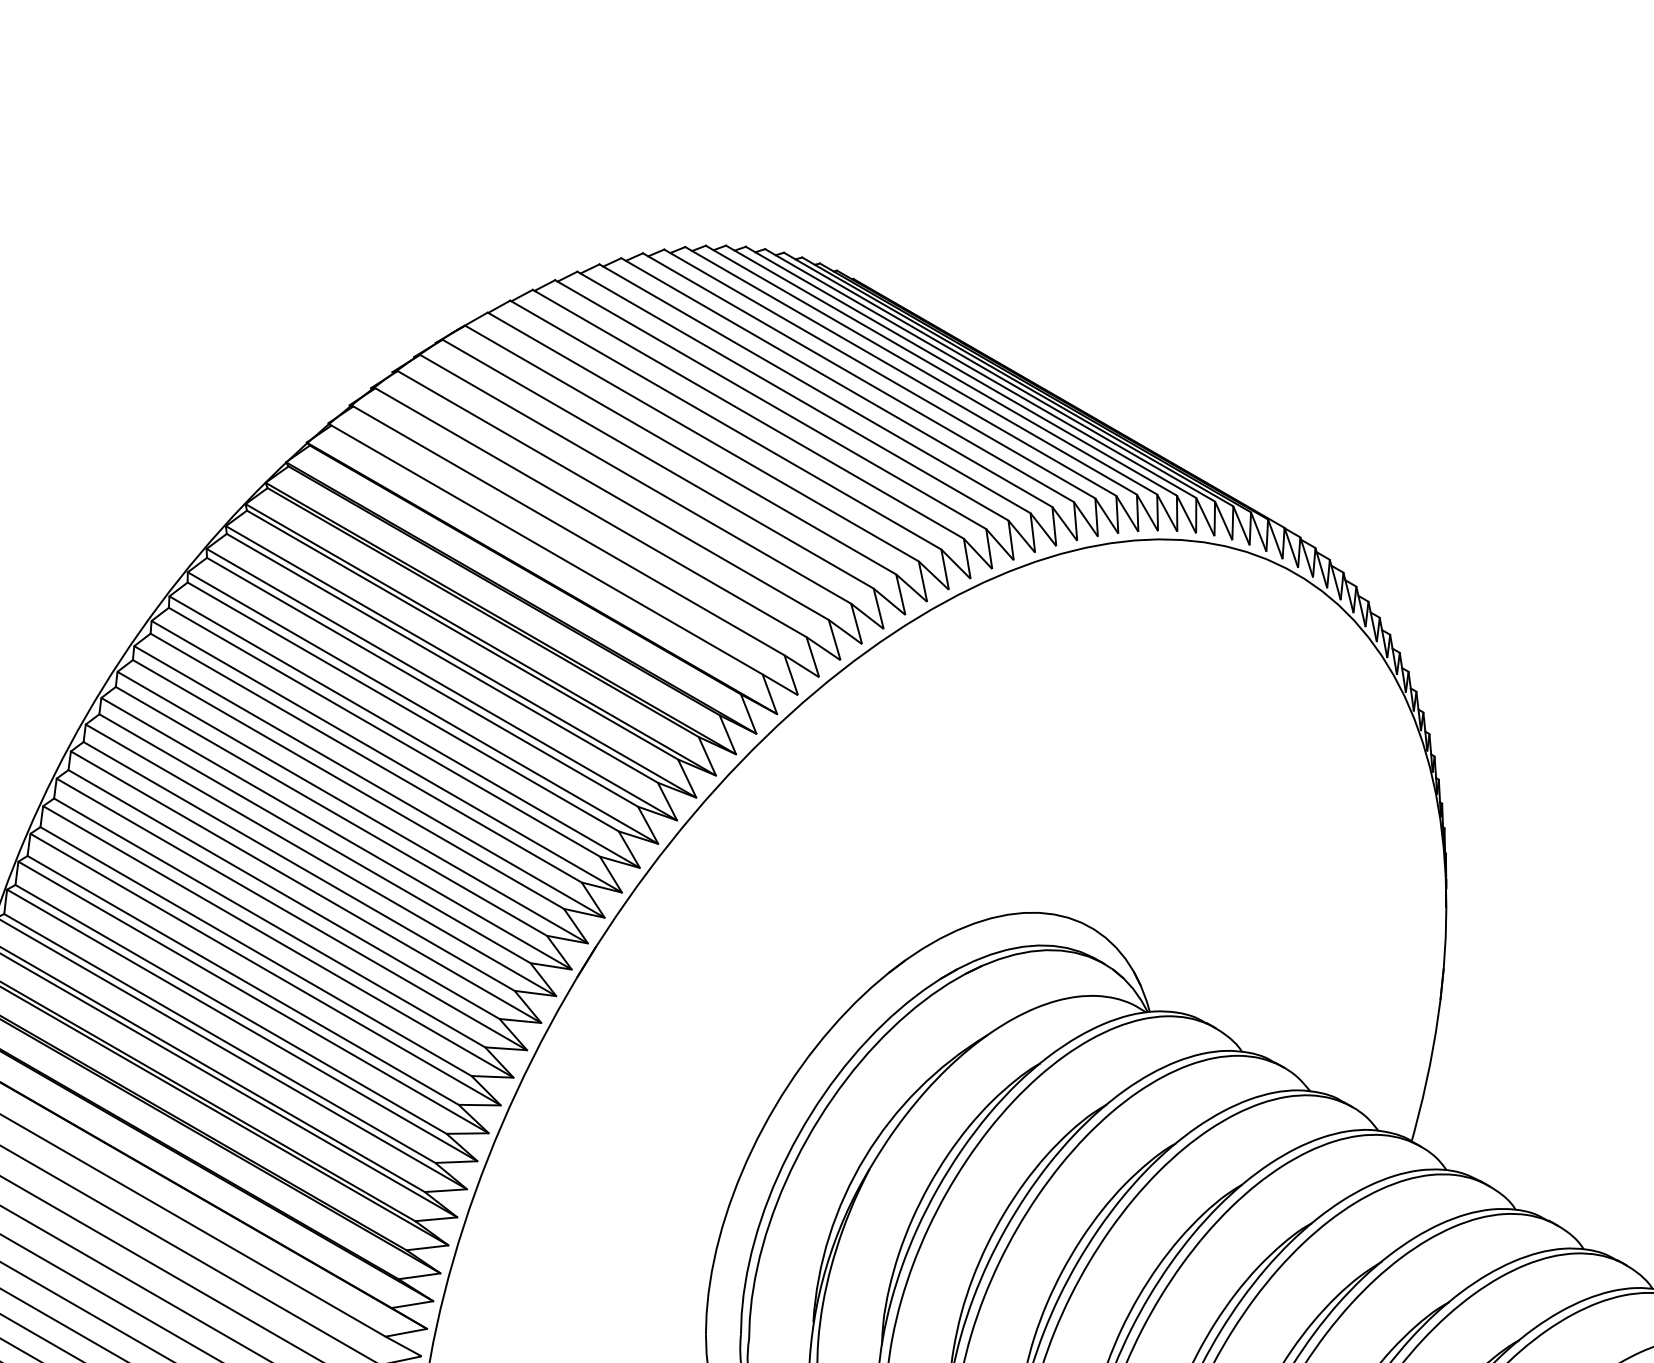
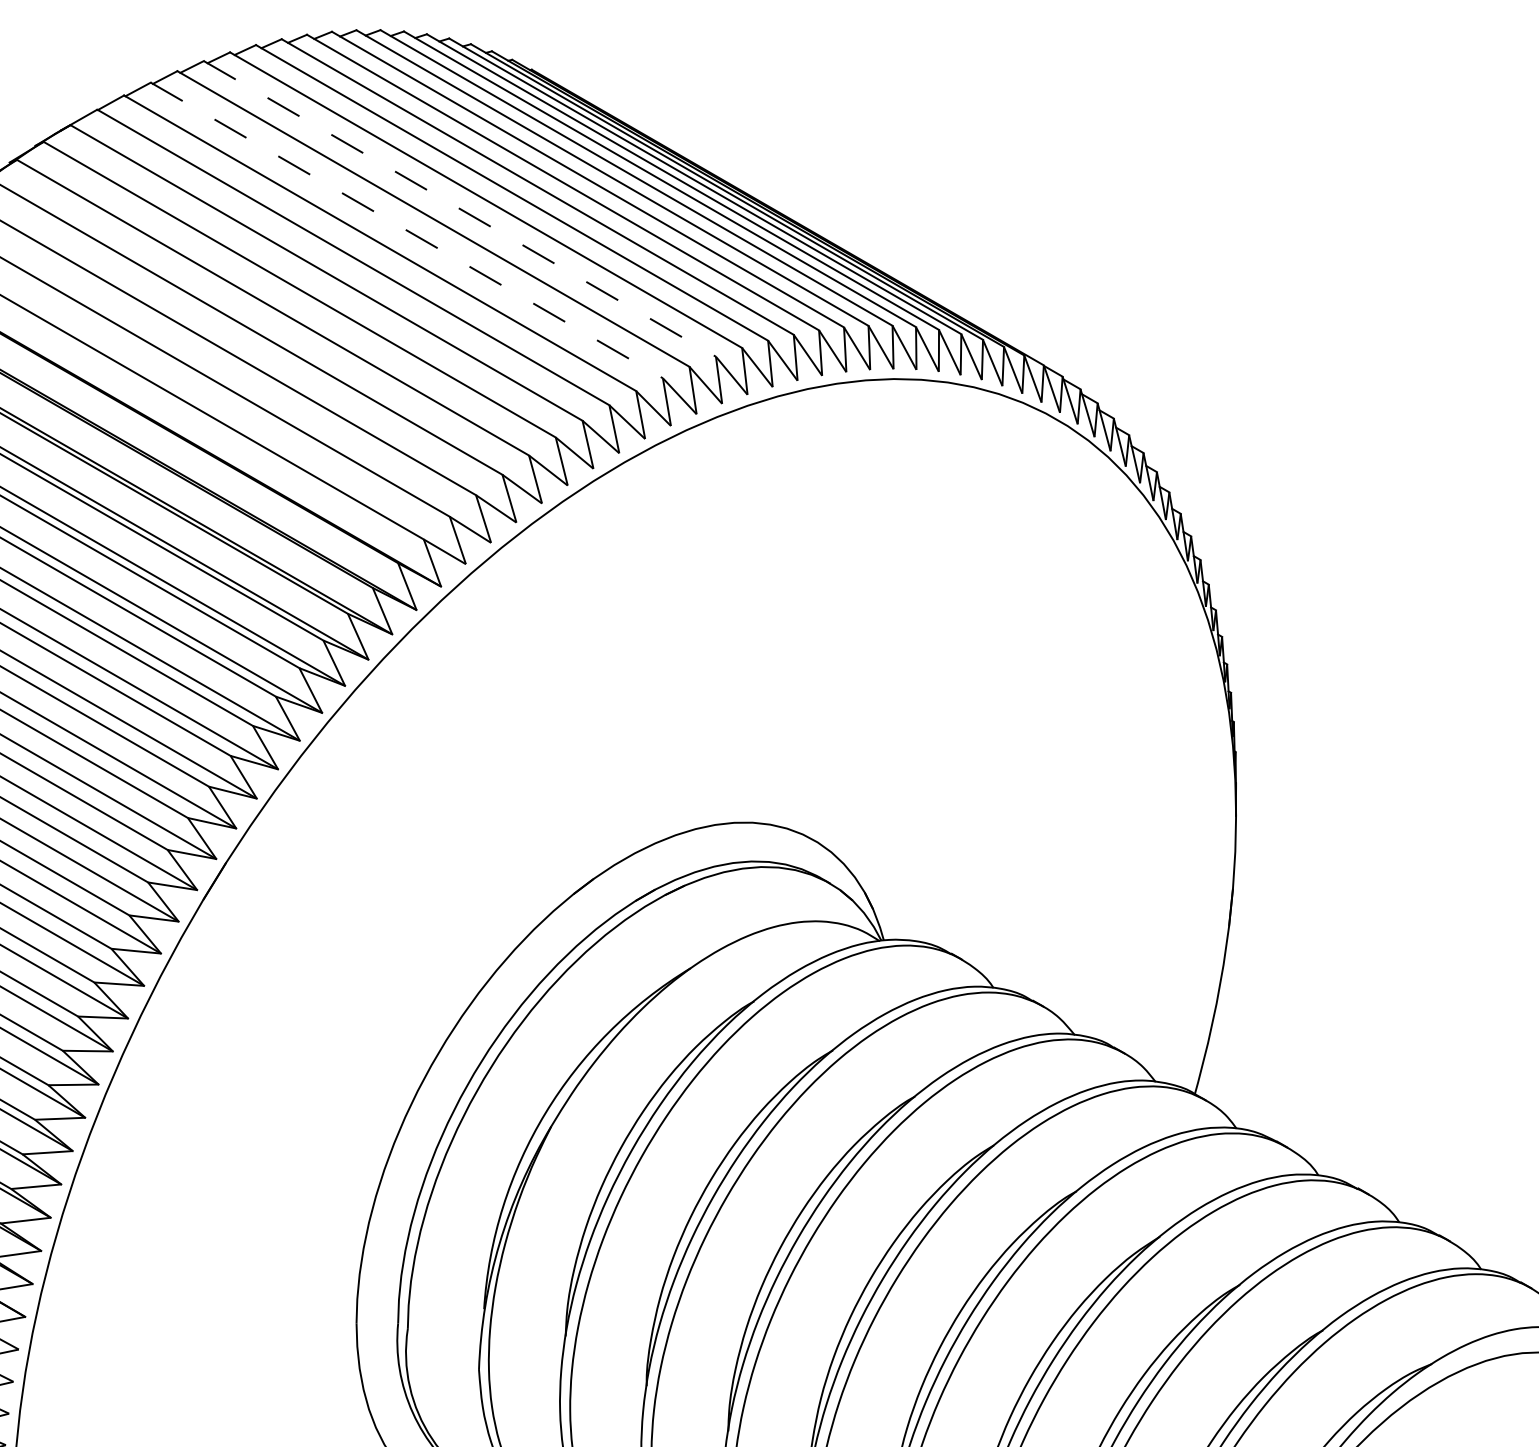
line: (792, 396) -> (459, 209), solid -> dashed
line: (748, 414) -> (407, 230), solid -> dashed

